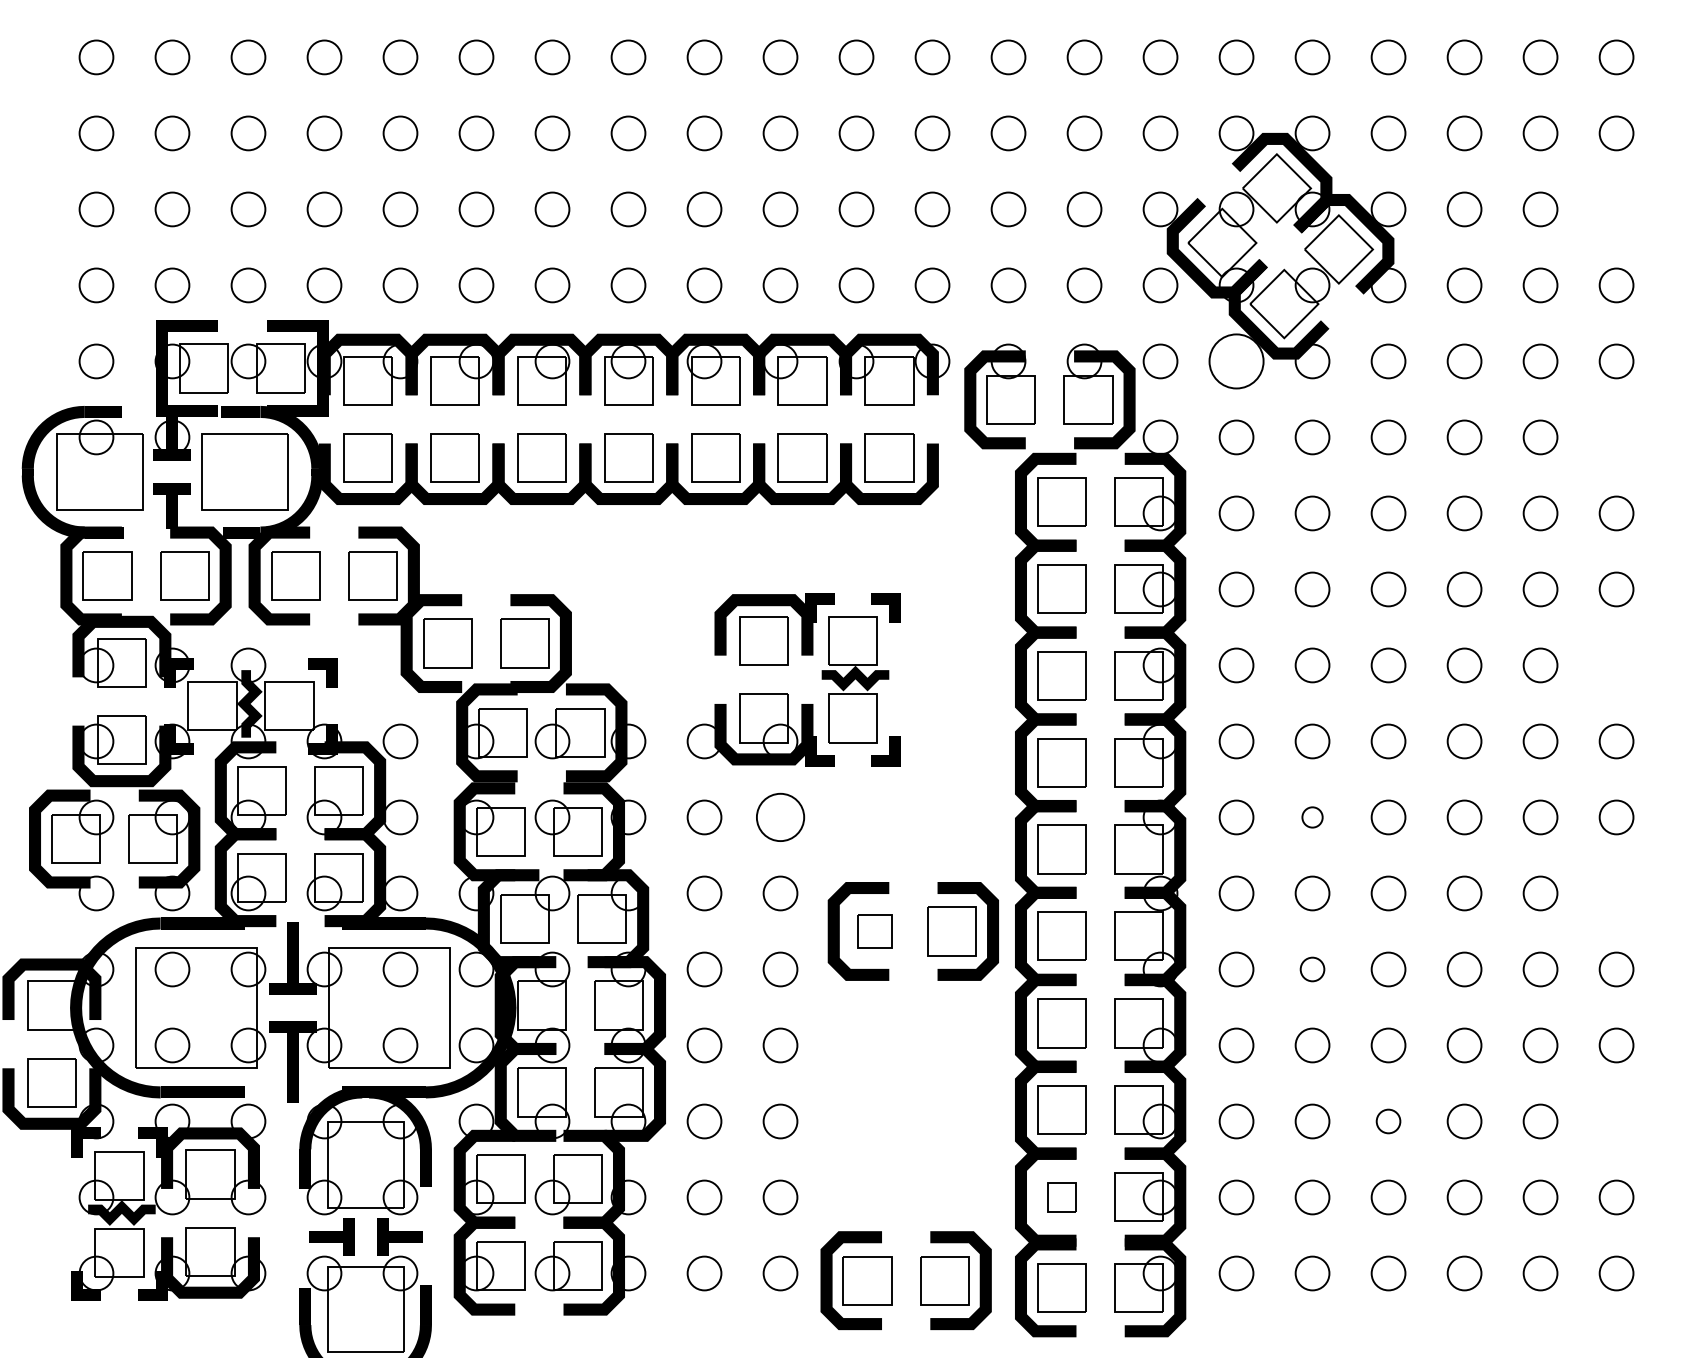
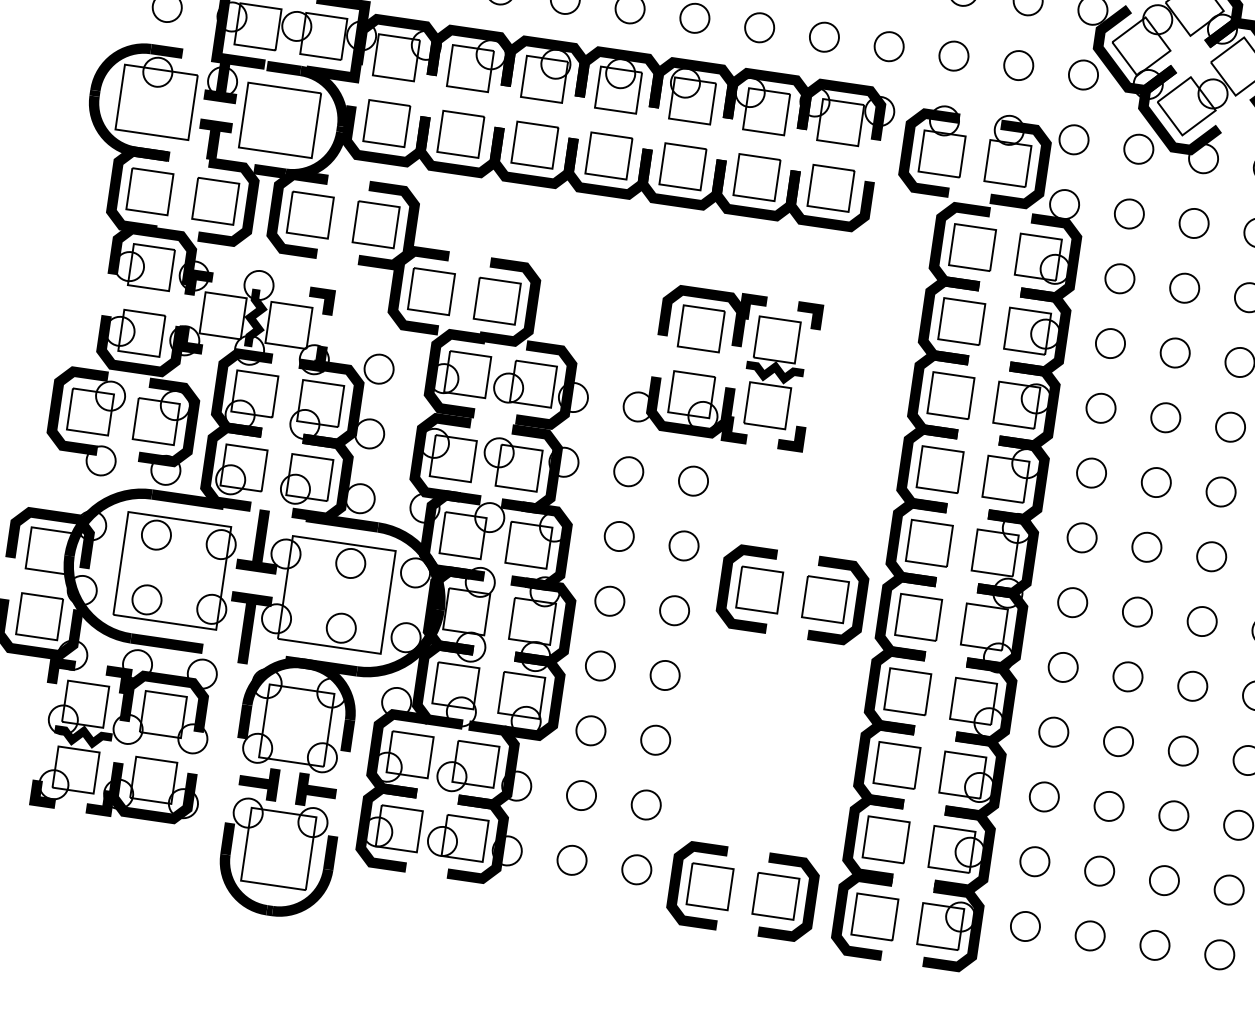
circle: (1236, 361) -> (1138, 149), size x0.62
circle: (780, 817) -> (693, 481), size x0.71
circle: (1312, 817) -> (1146, 547), size x1.67
part: (874, 931) -> (759, 590), size x1.43
circle: (1312, 969) -> (1127, 676), size x1.43
circle: (1388, 1121) -> (1173, 815), size x1.43
part: (1061, 1196) -> (885, 839), size x1.67

